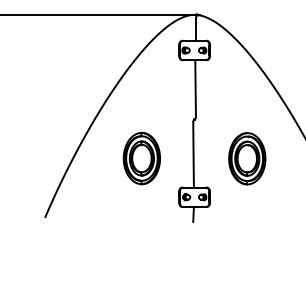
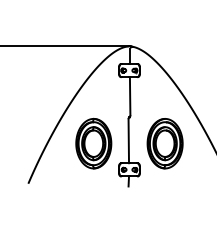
part: (141, 158) -> (93, 143), size x1.43
part: (246, 158) -> (164, 143), size x1.43

